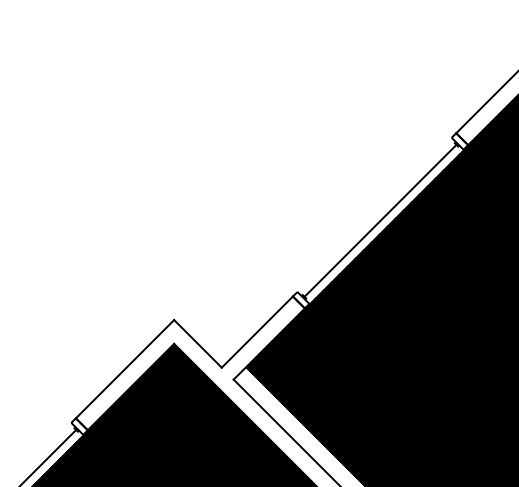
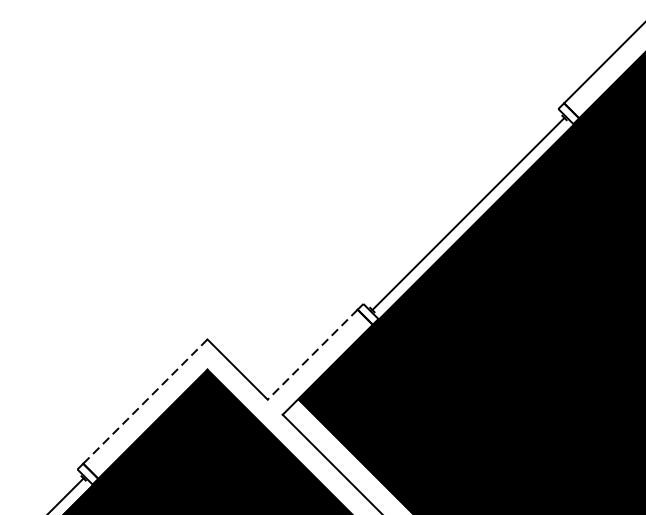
line: (257, 332) -> (312, 355), solid -> dashed
line: (124, 369) -> (144, 401), solid -> dashed

